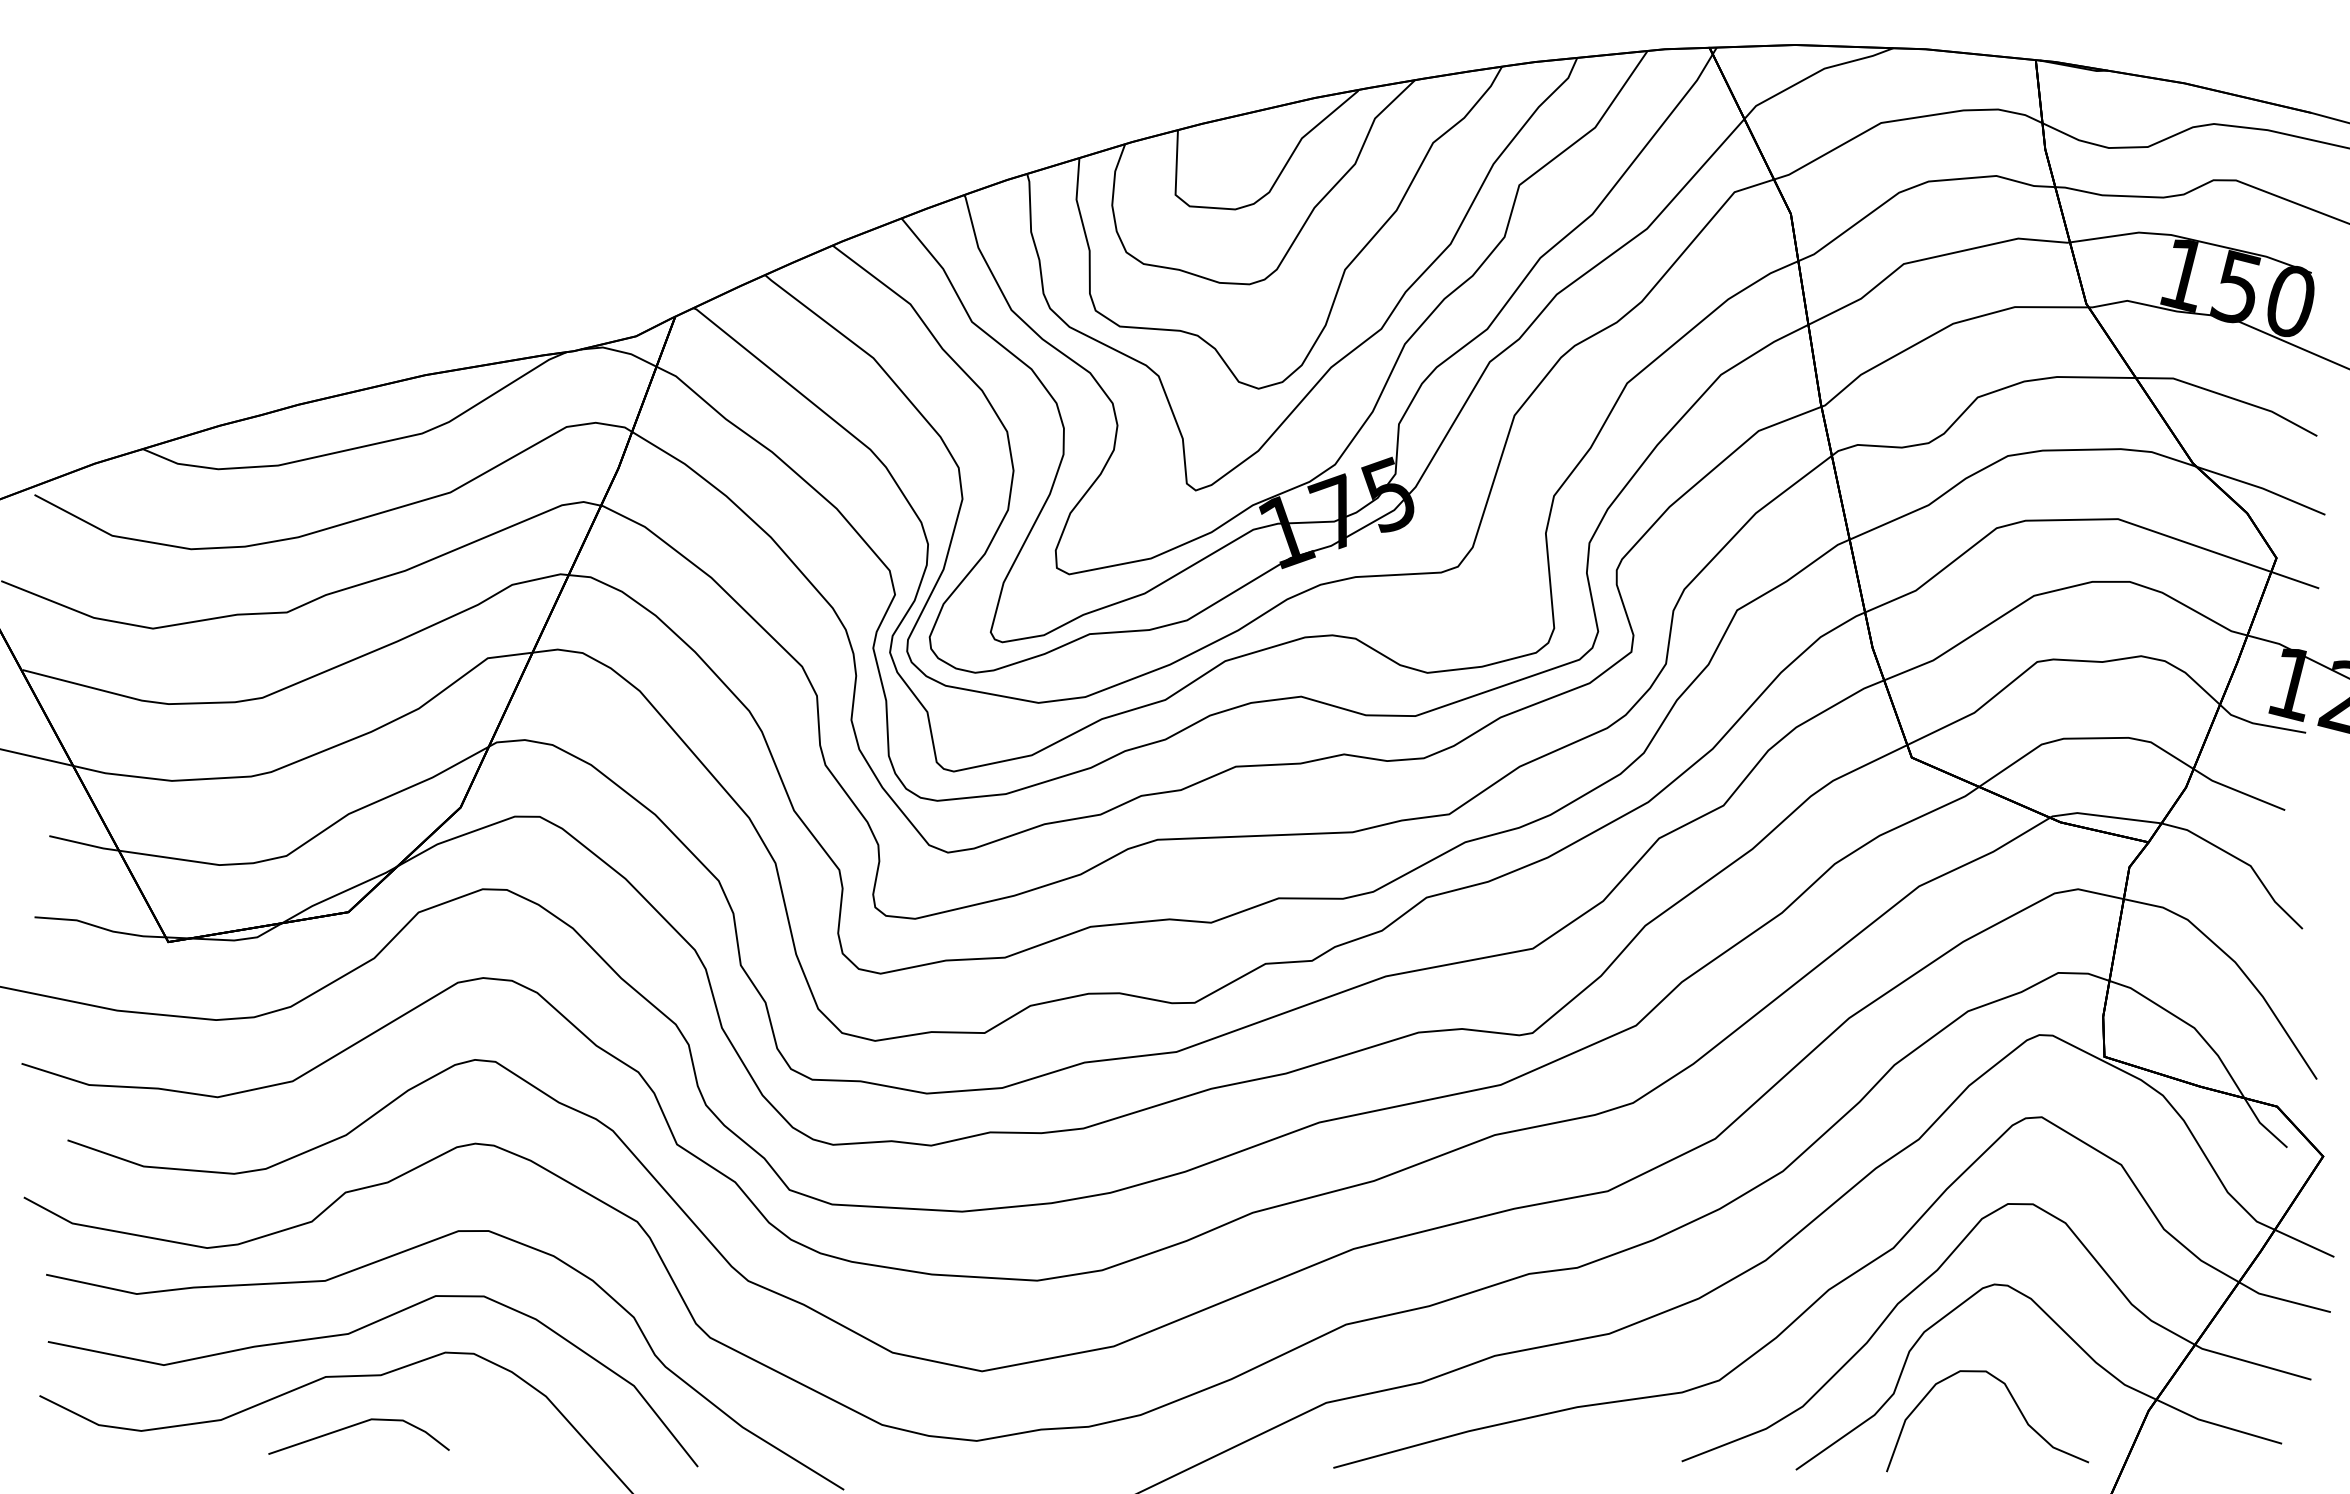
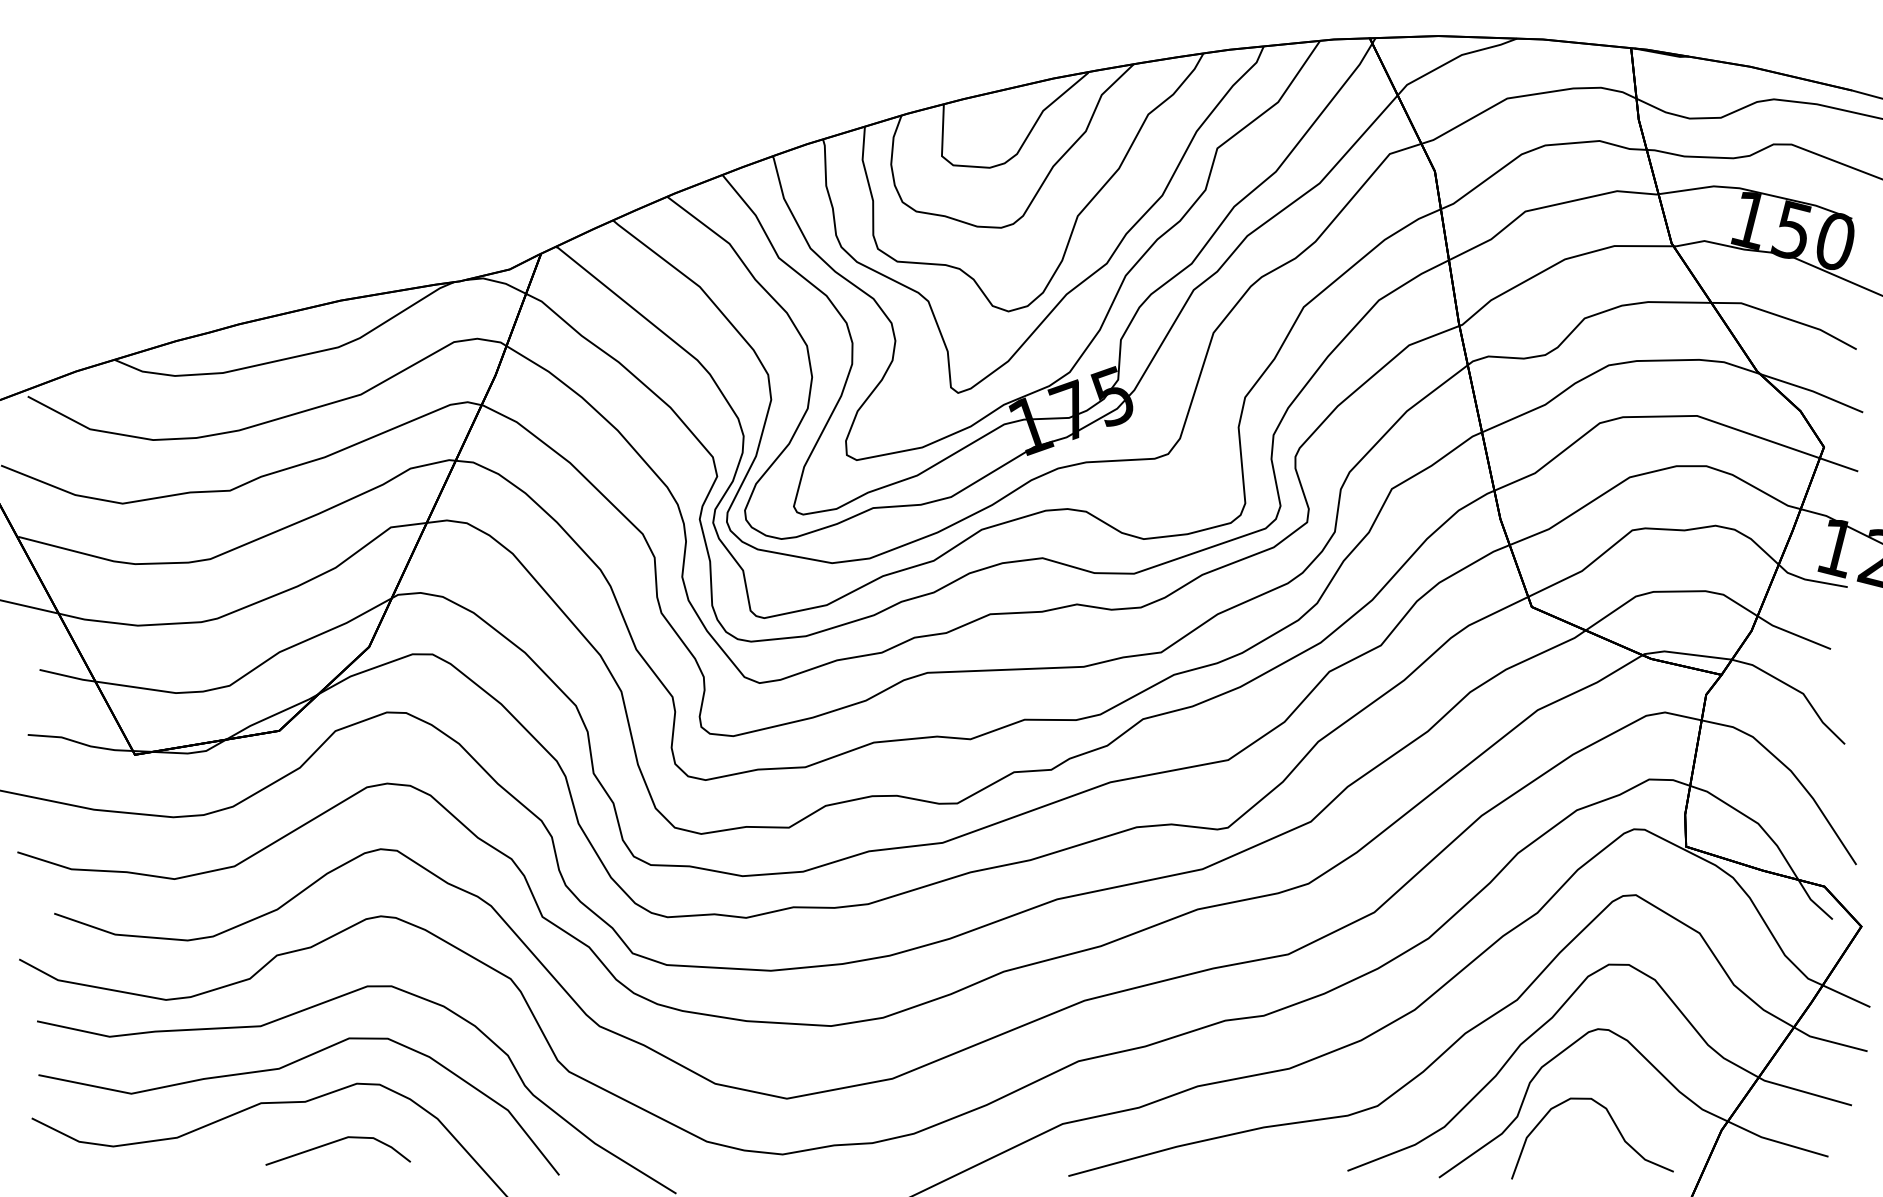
line: (356, 1425) -> (336, 1142), moved

